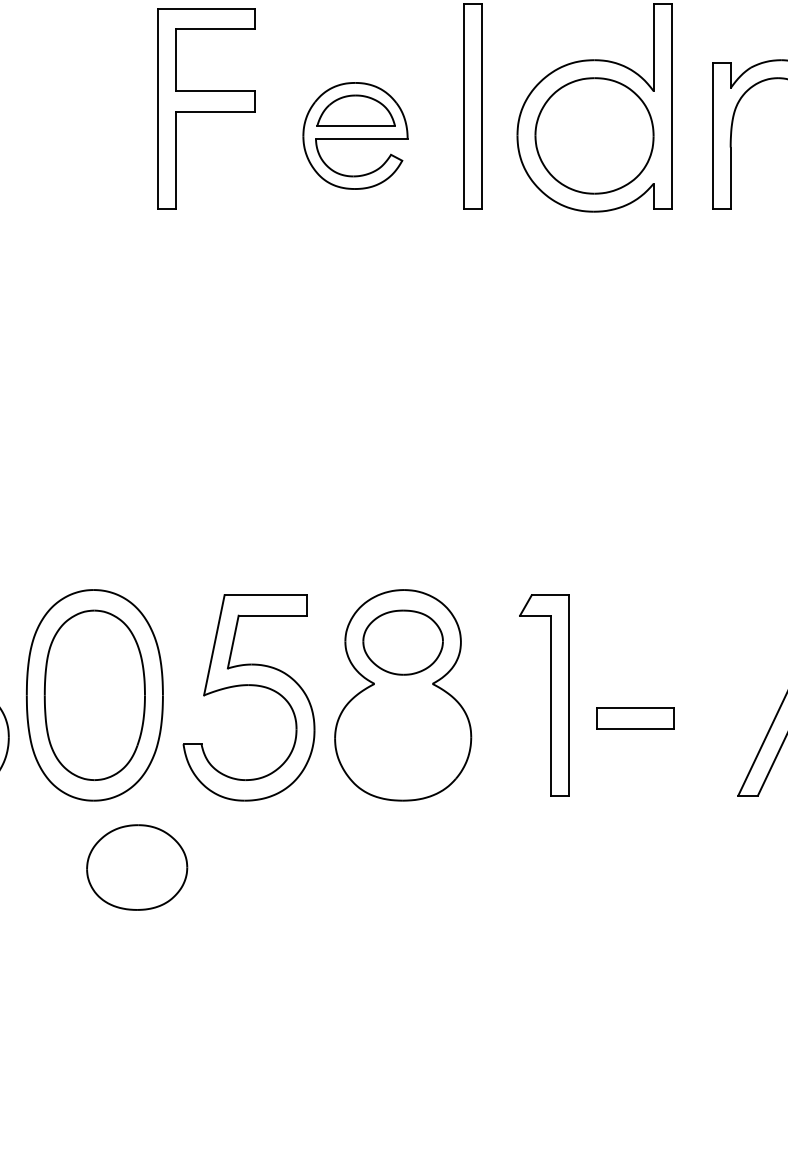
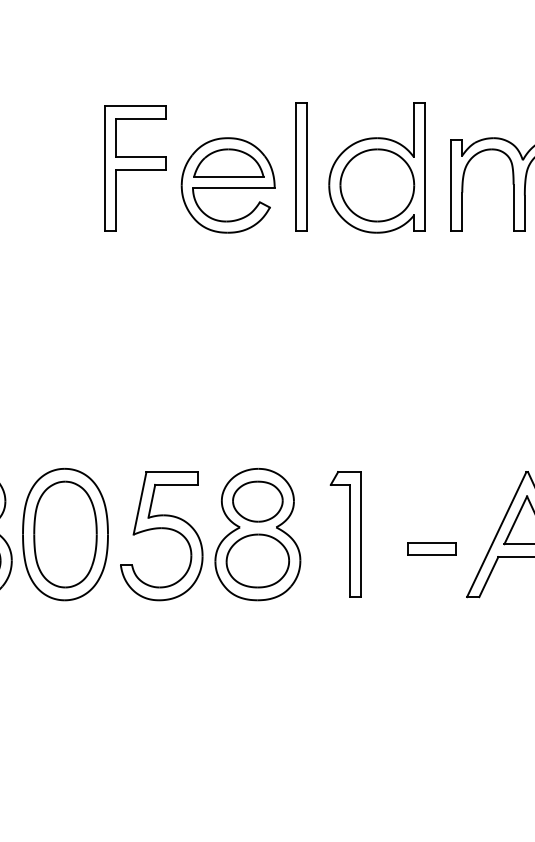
part: (354, 136) -> (227, 185), size x1.43
part: (634, 717) -> (431, 548), moved
part: (136, 866) -> (257, 560), moved

